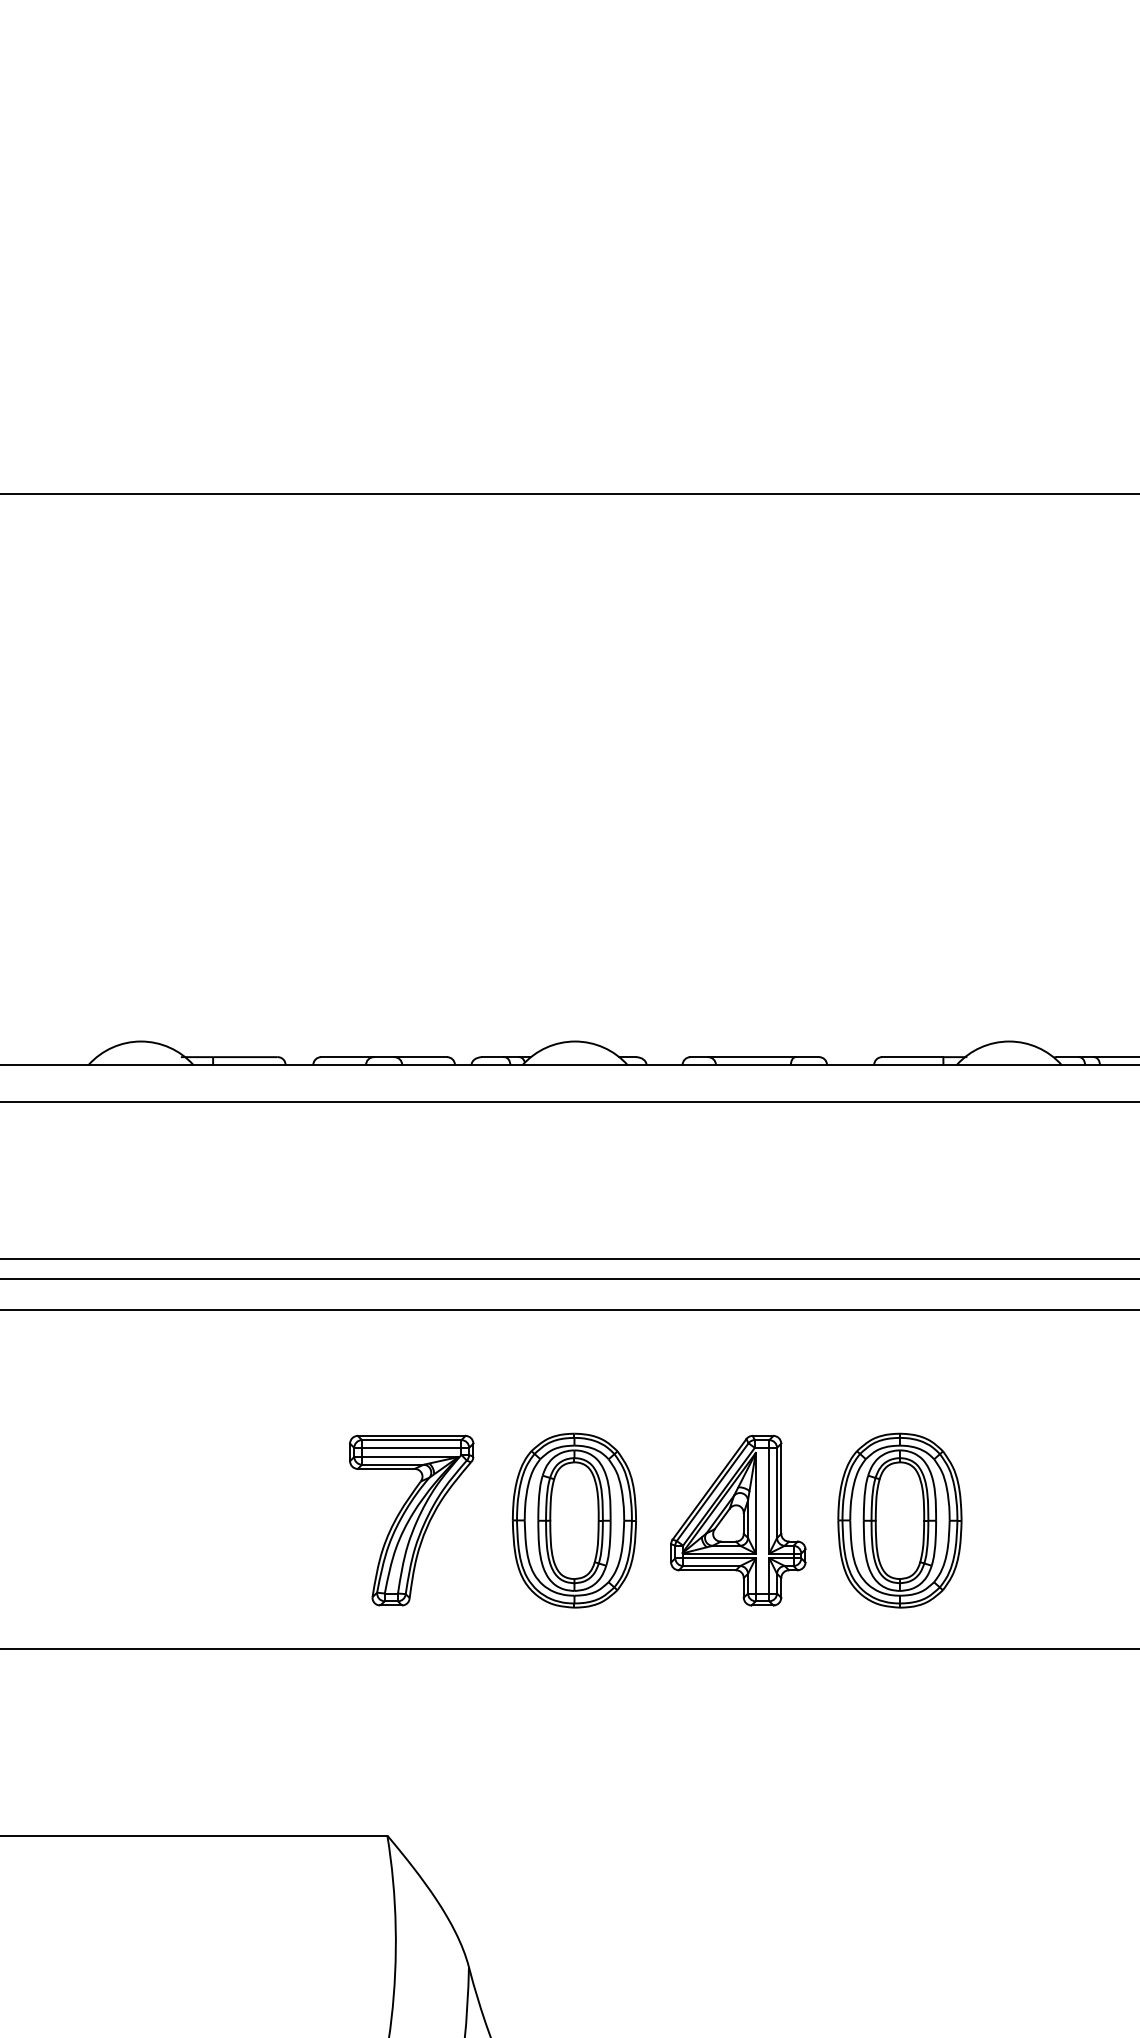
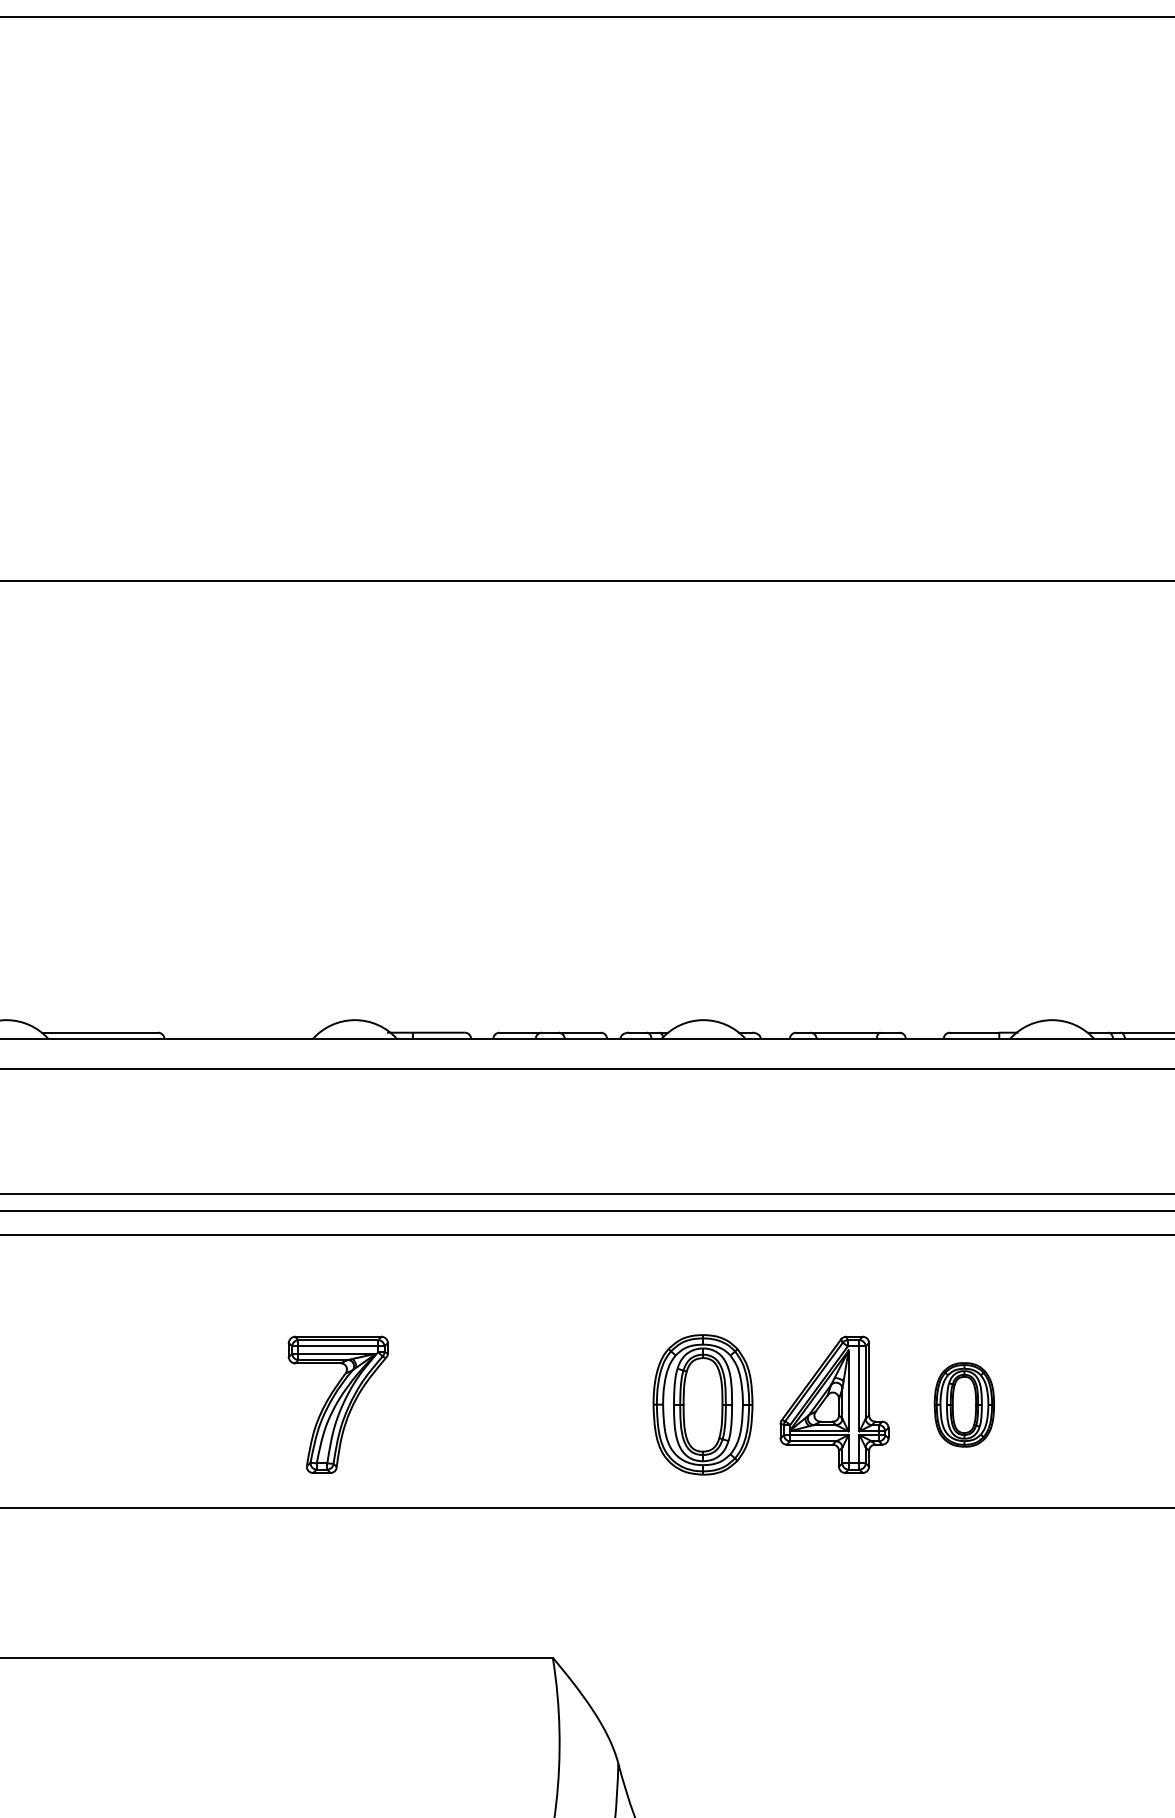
part: (410, 1520) -> (337, 1404), moved
part: (900, 1520) -> (964, 1404), size x0.6

